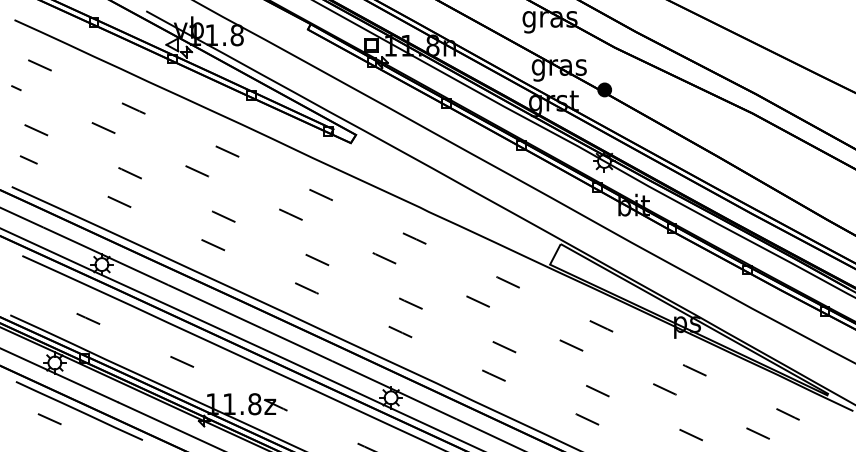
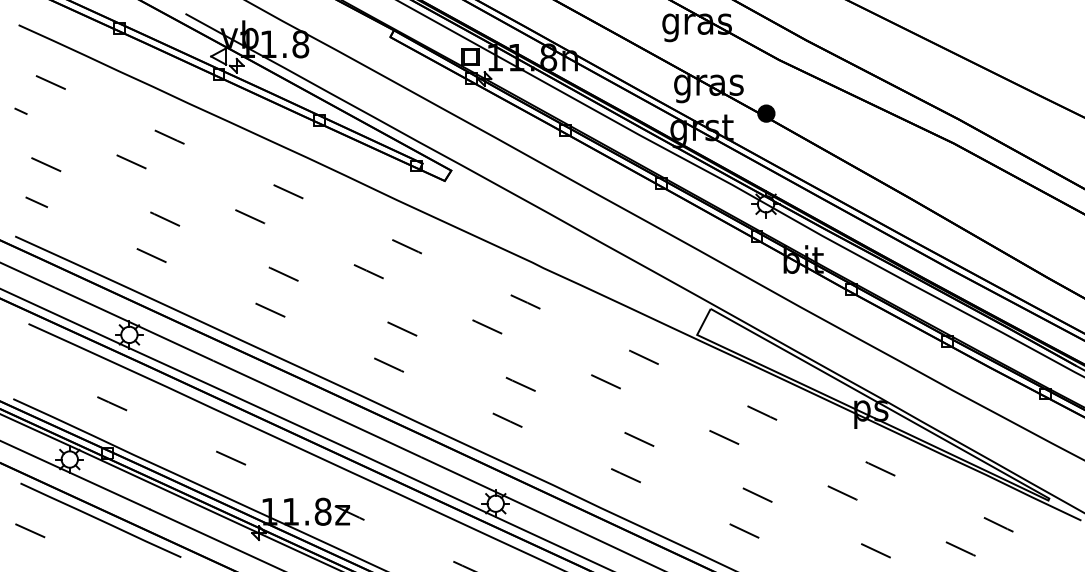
line: (49, 418) -> (30, 530), moved

